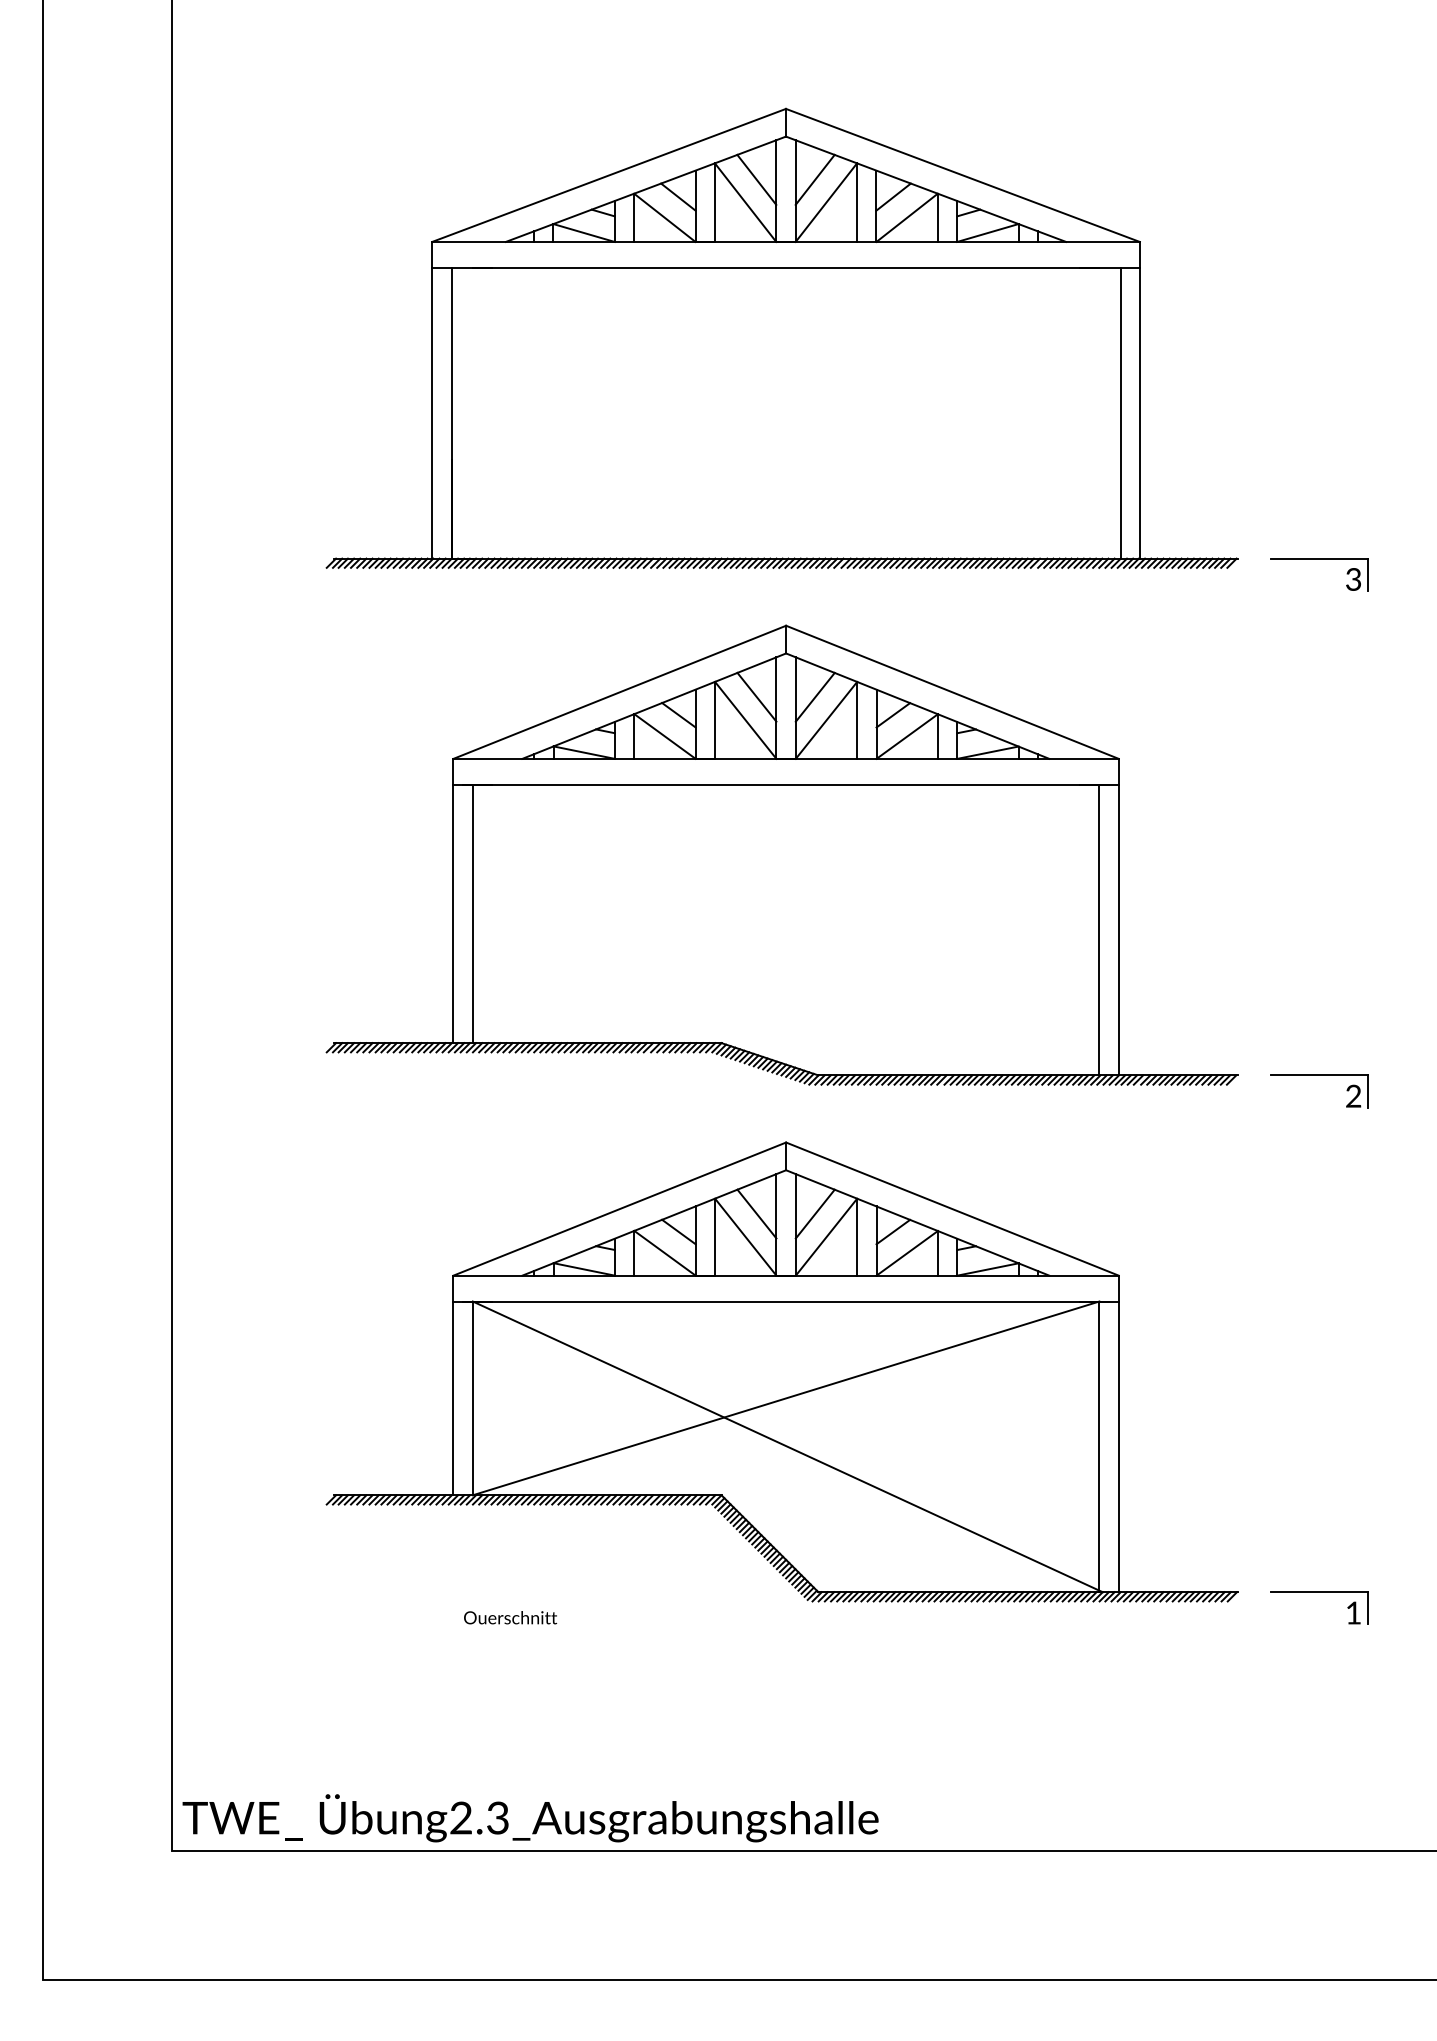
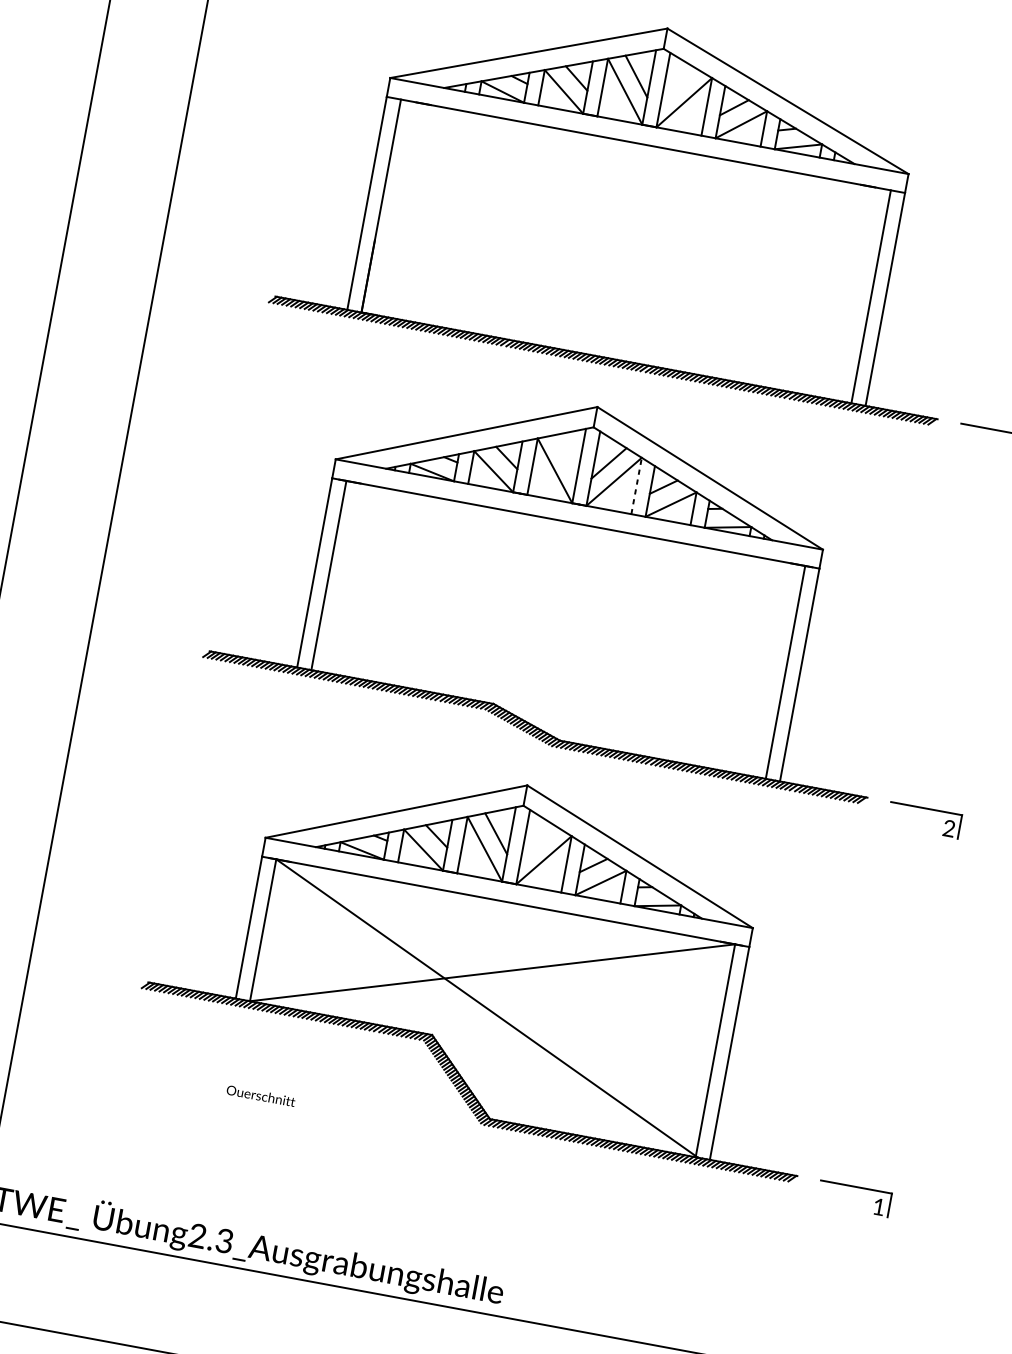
line: (814, 179) -> (678, 84), removed
line: (756, 696) -> (566, 454), removed
line: (857, 719) -> (636, 485), solid -> dashed
line: (814, 1213) -> (538, 841), removed

